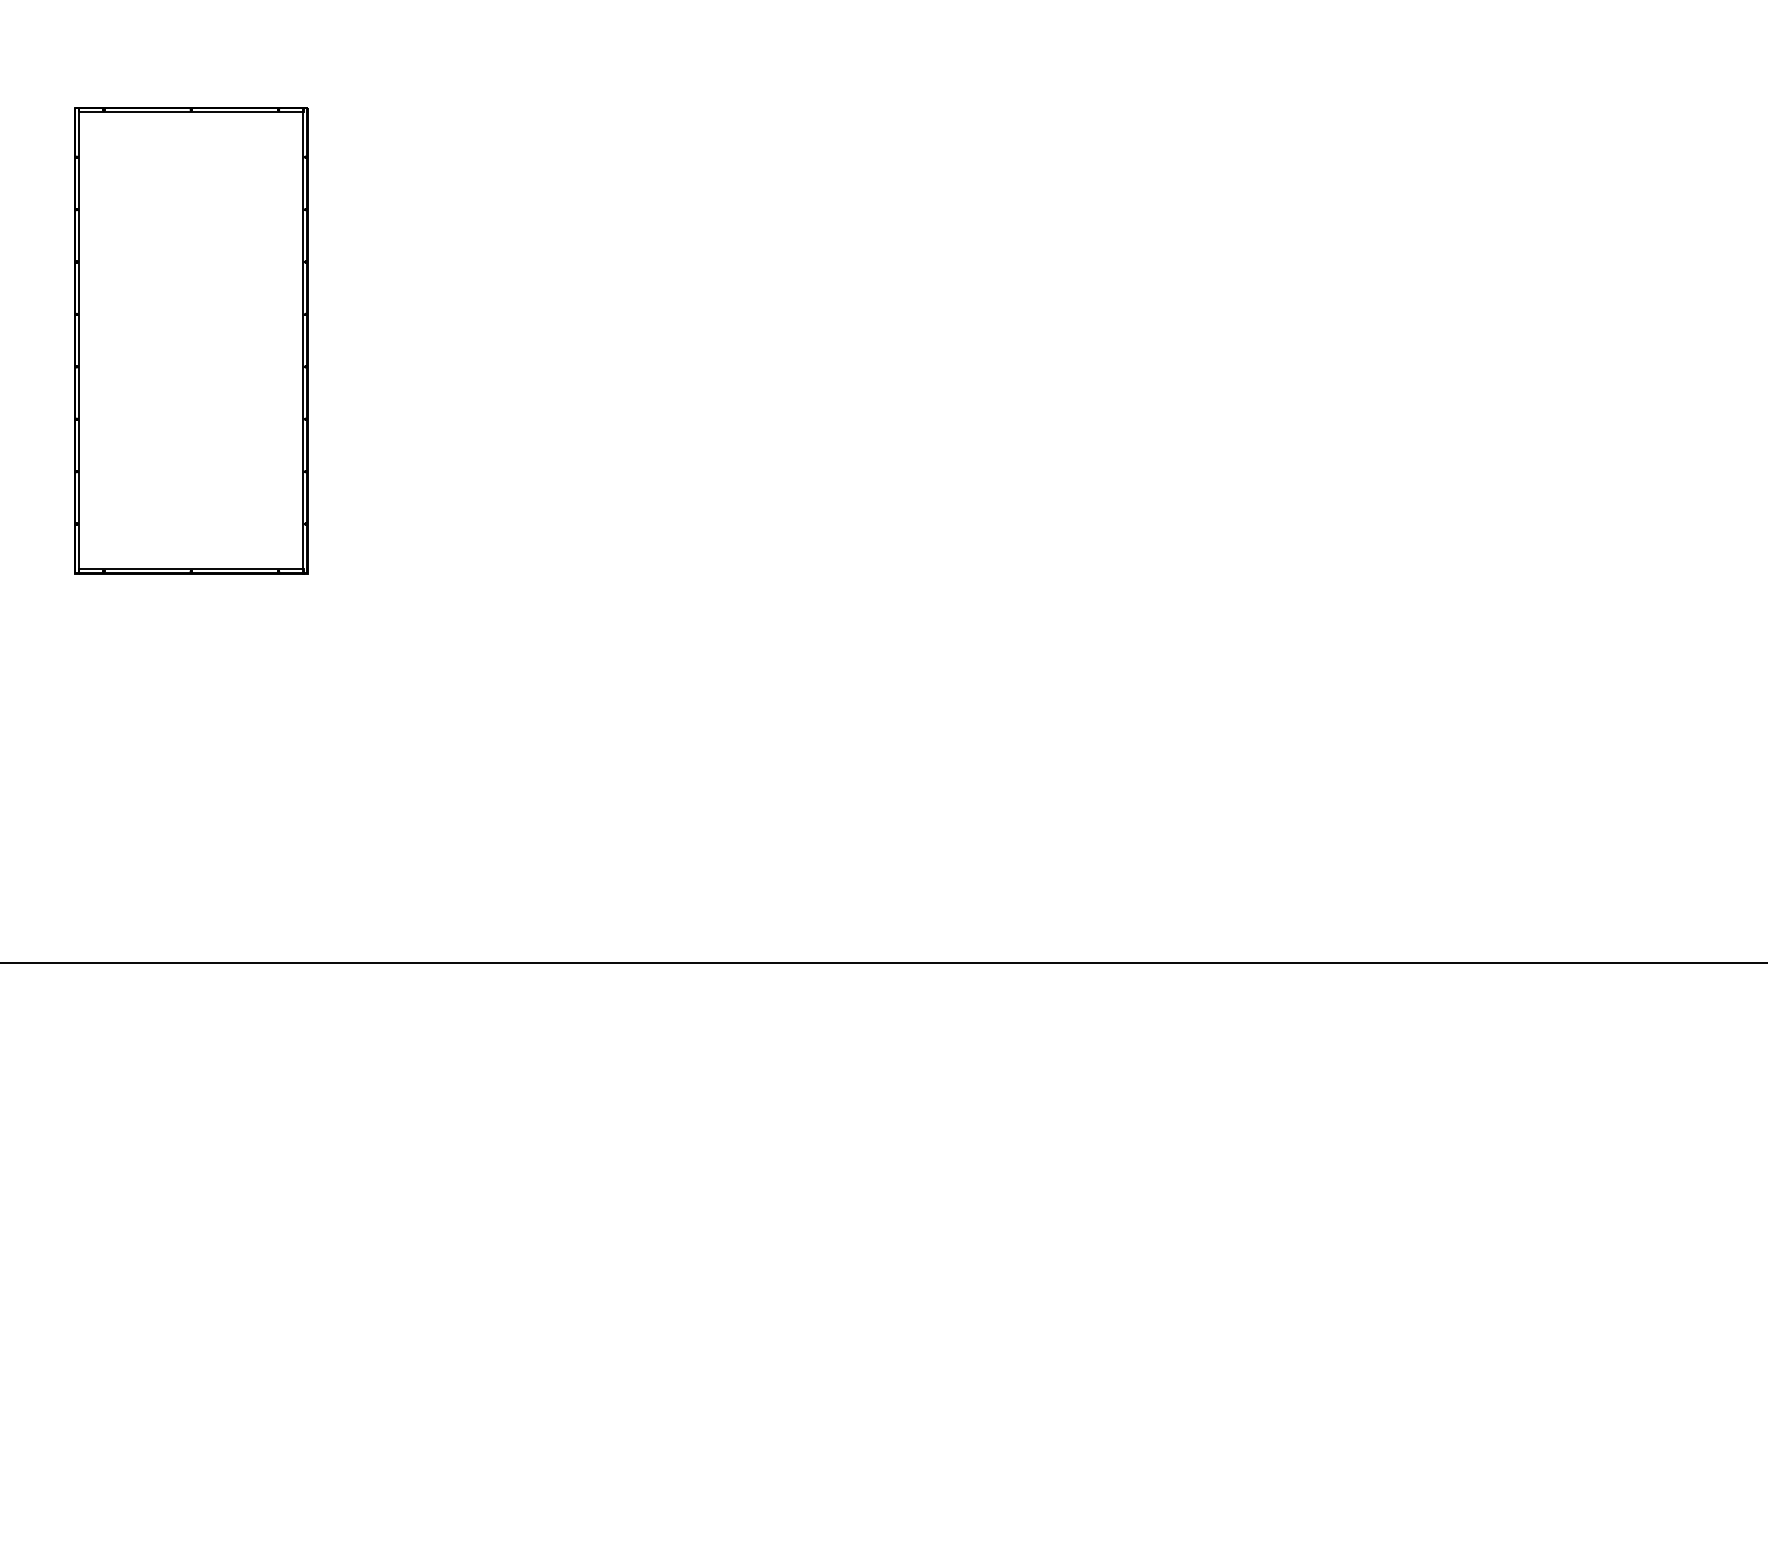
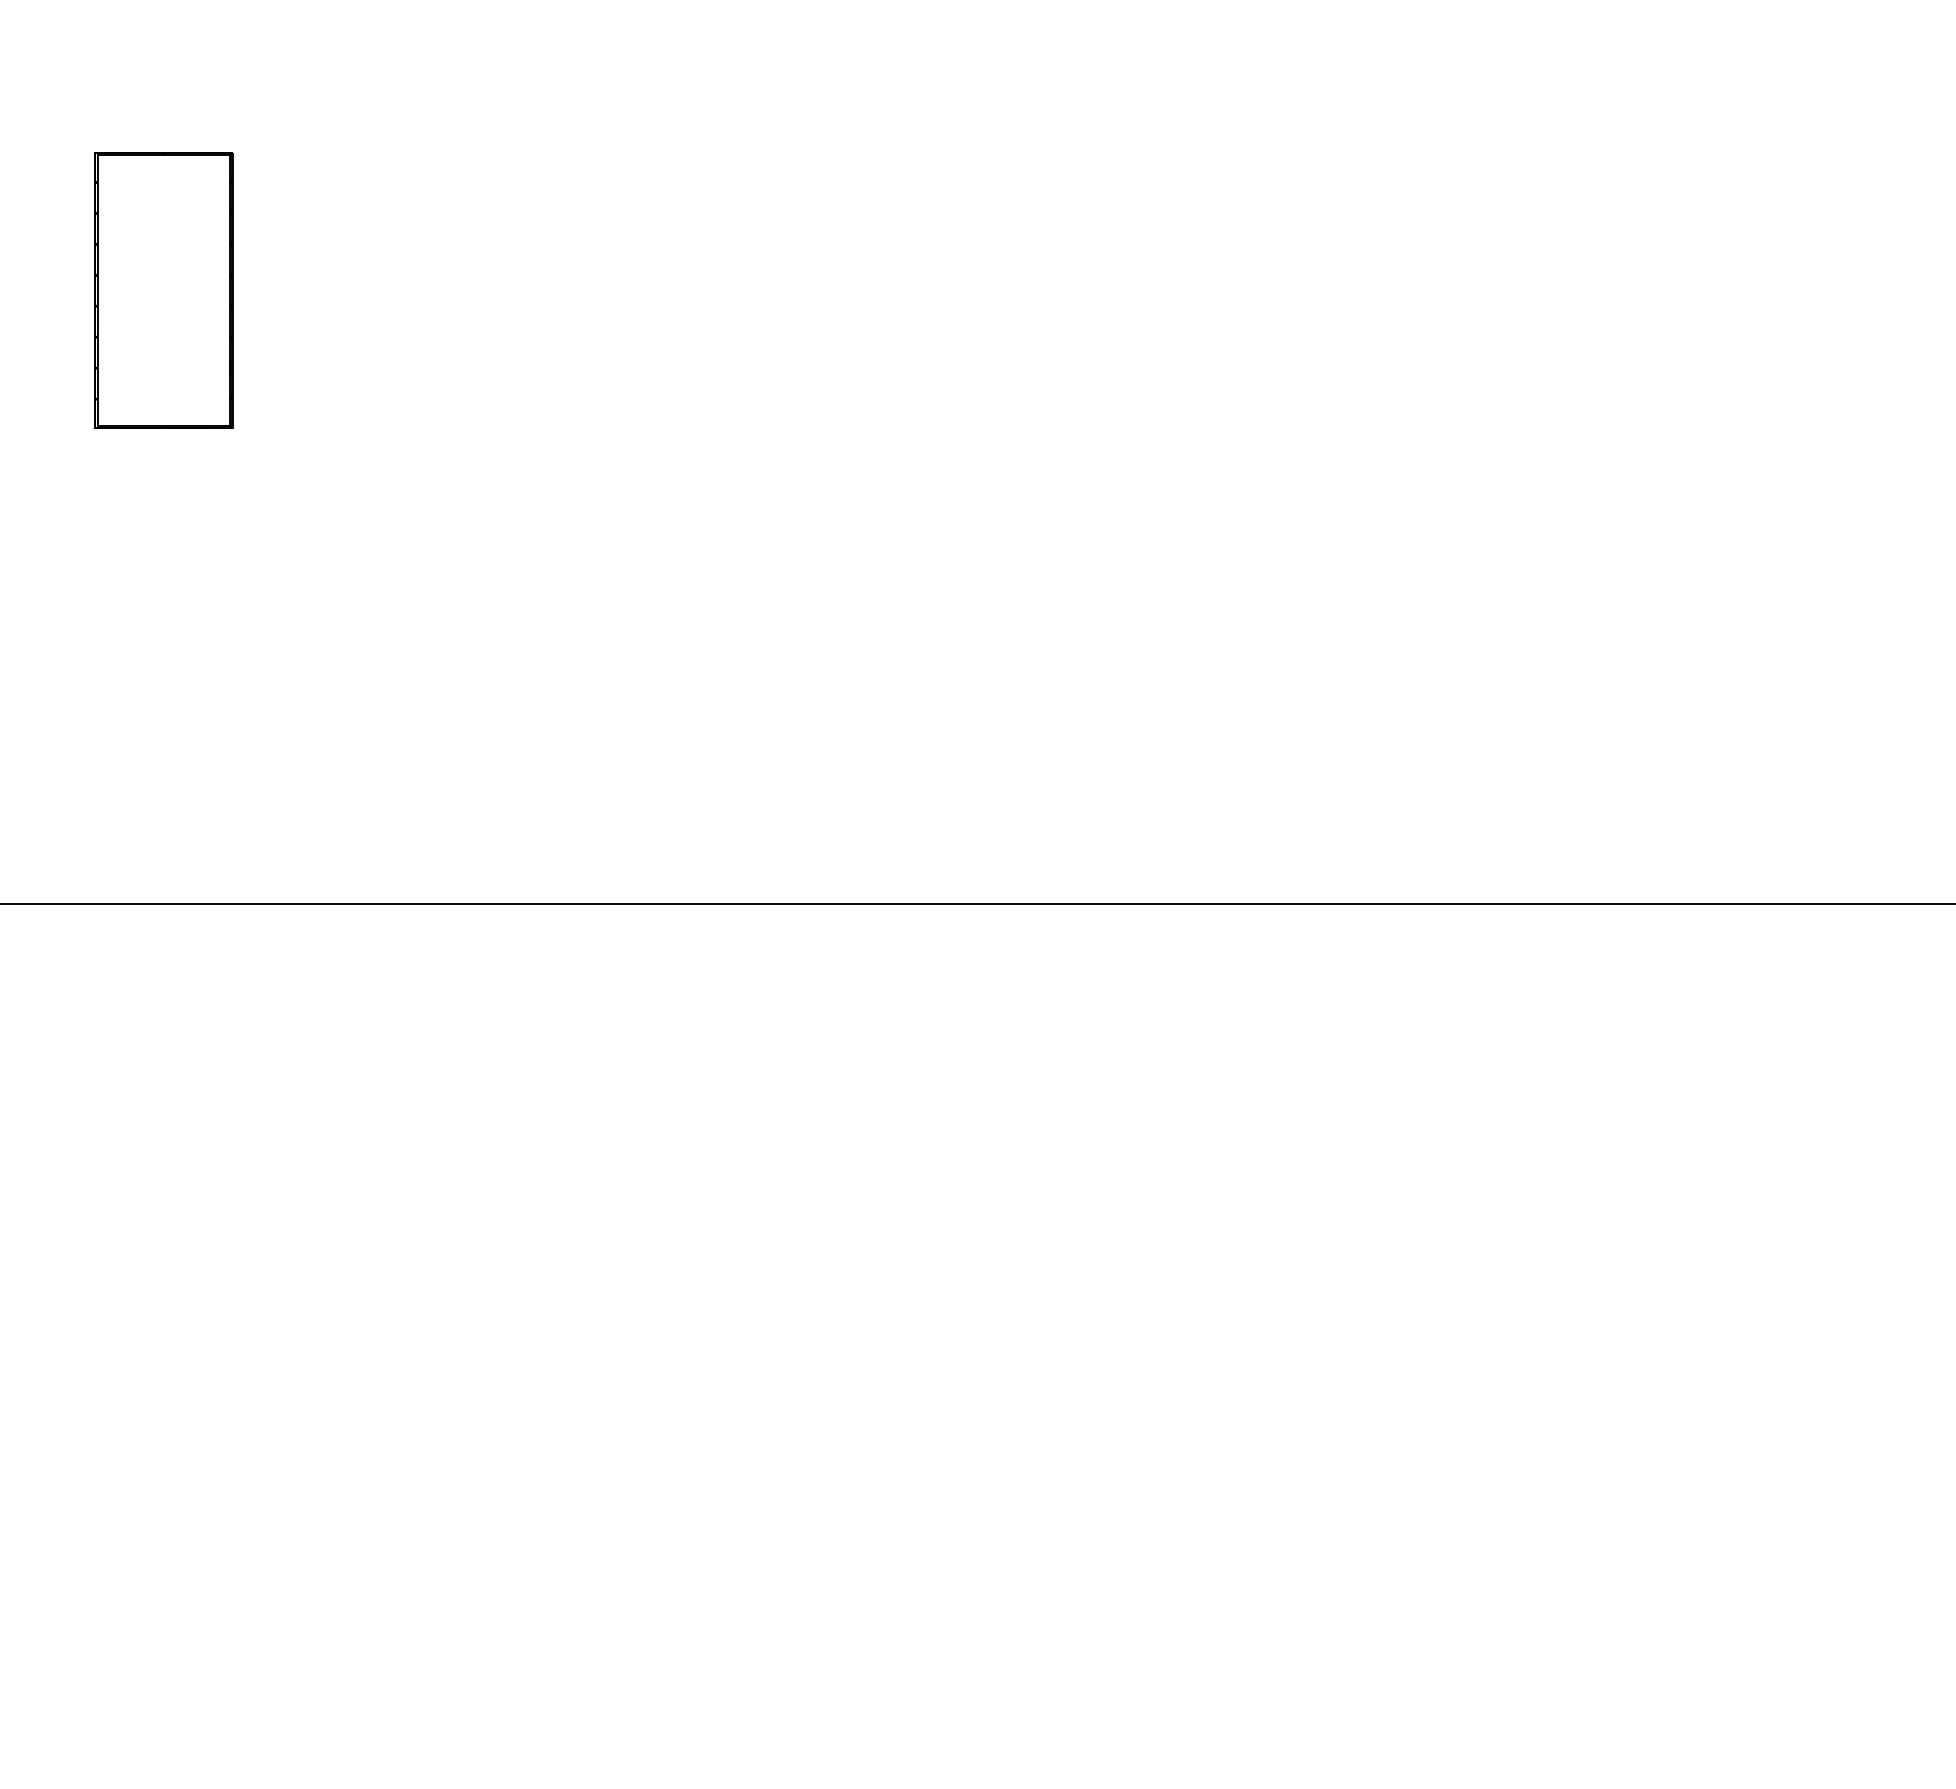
part: (191, 340) -> (163, 290), size x0.6

